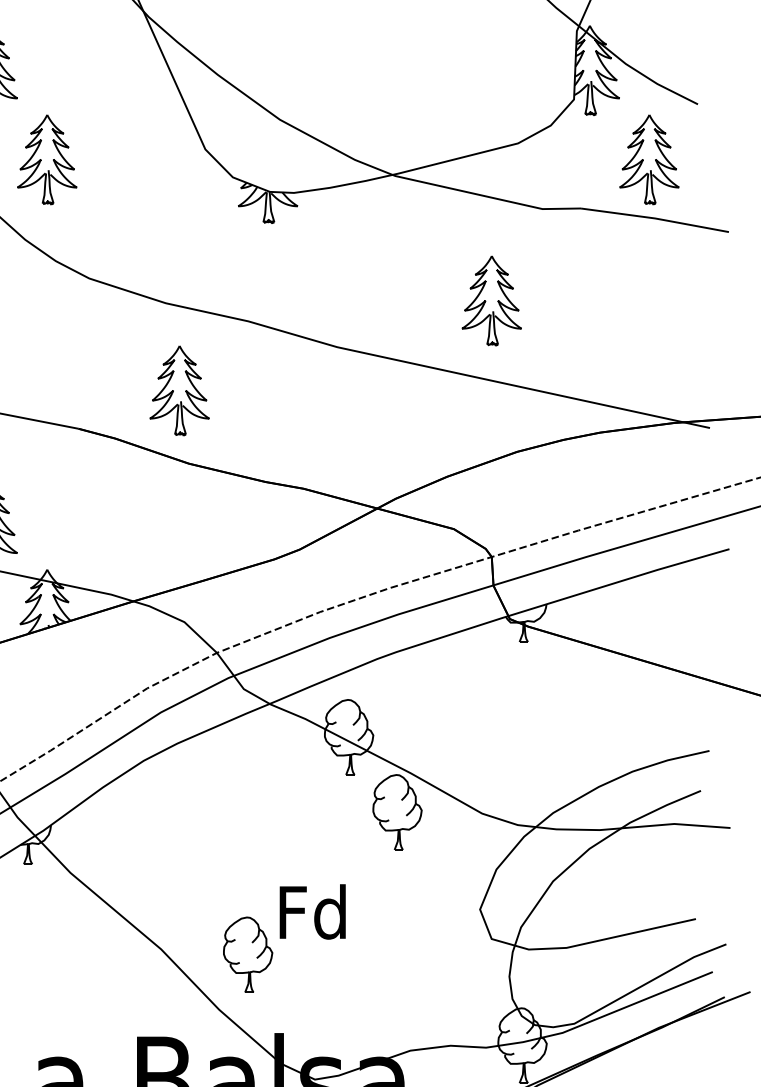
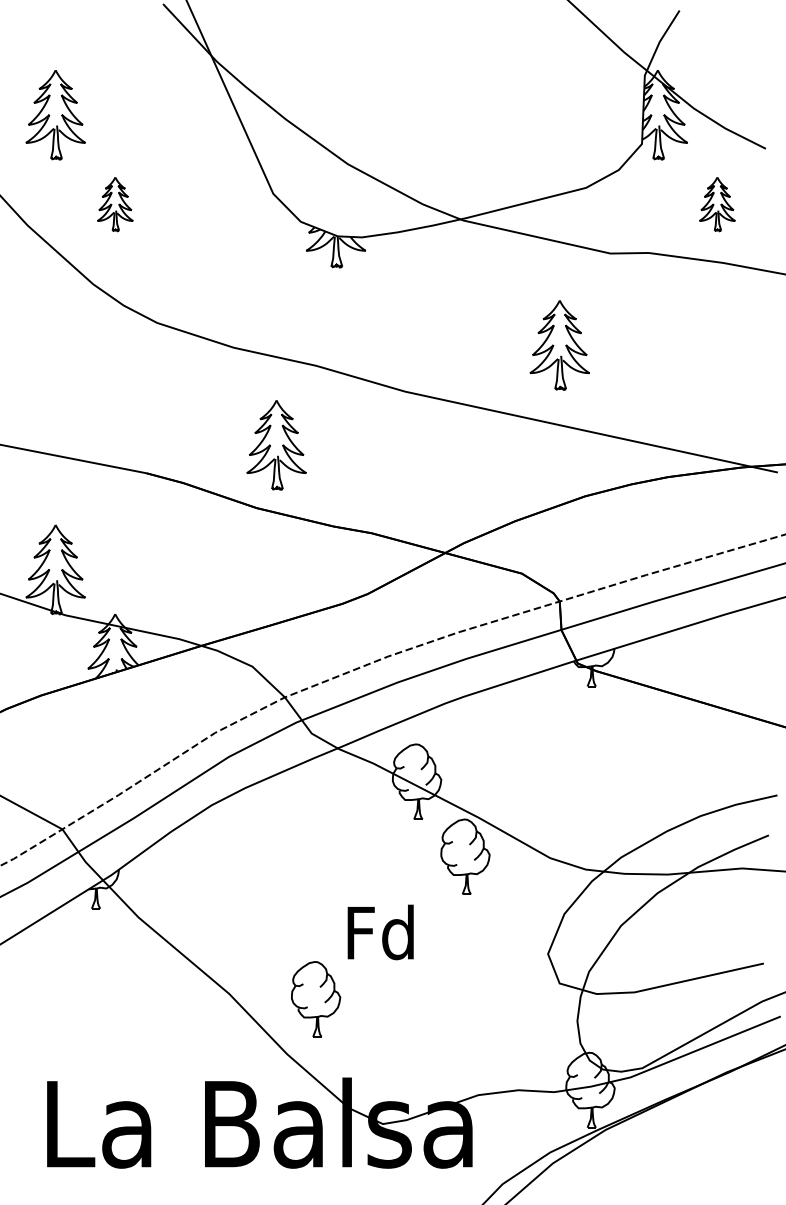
part: (47, 160) -> (115, 204), size x0.6
part: (649, 160) -> (717, 204), size x0.6
part: (179, 391) -> (276, 445), moved
text: (312, 912) -> (380, 932), moved

